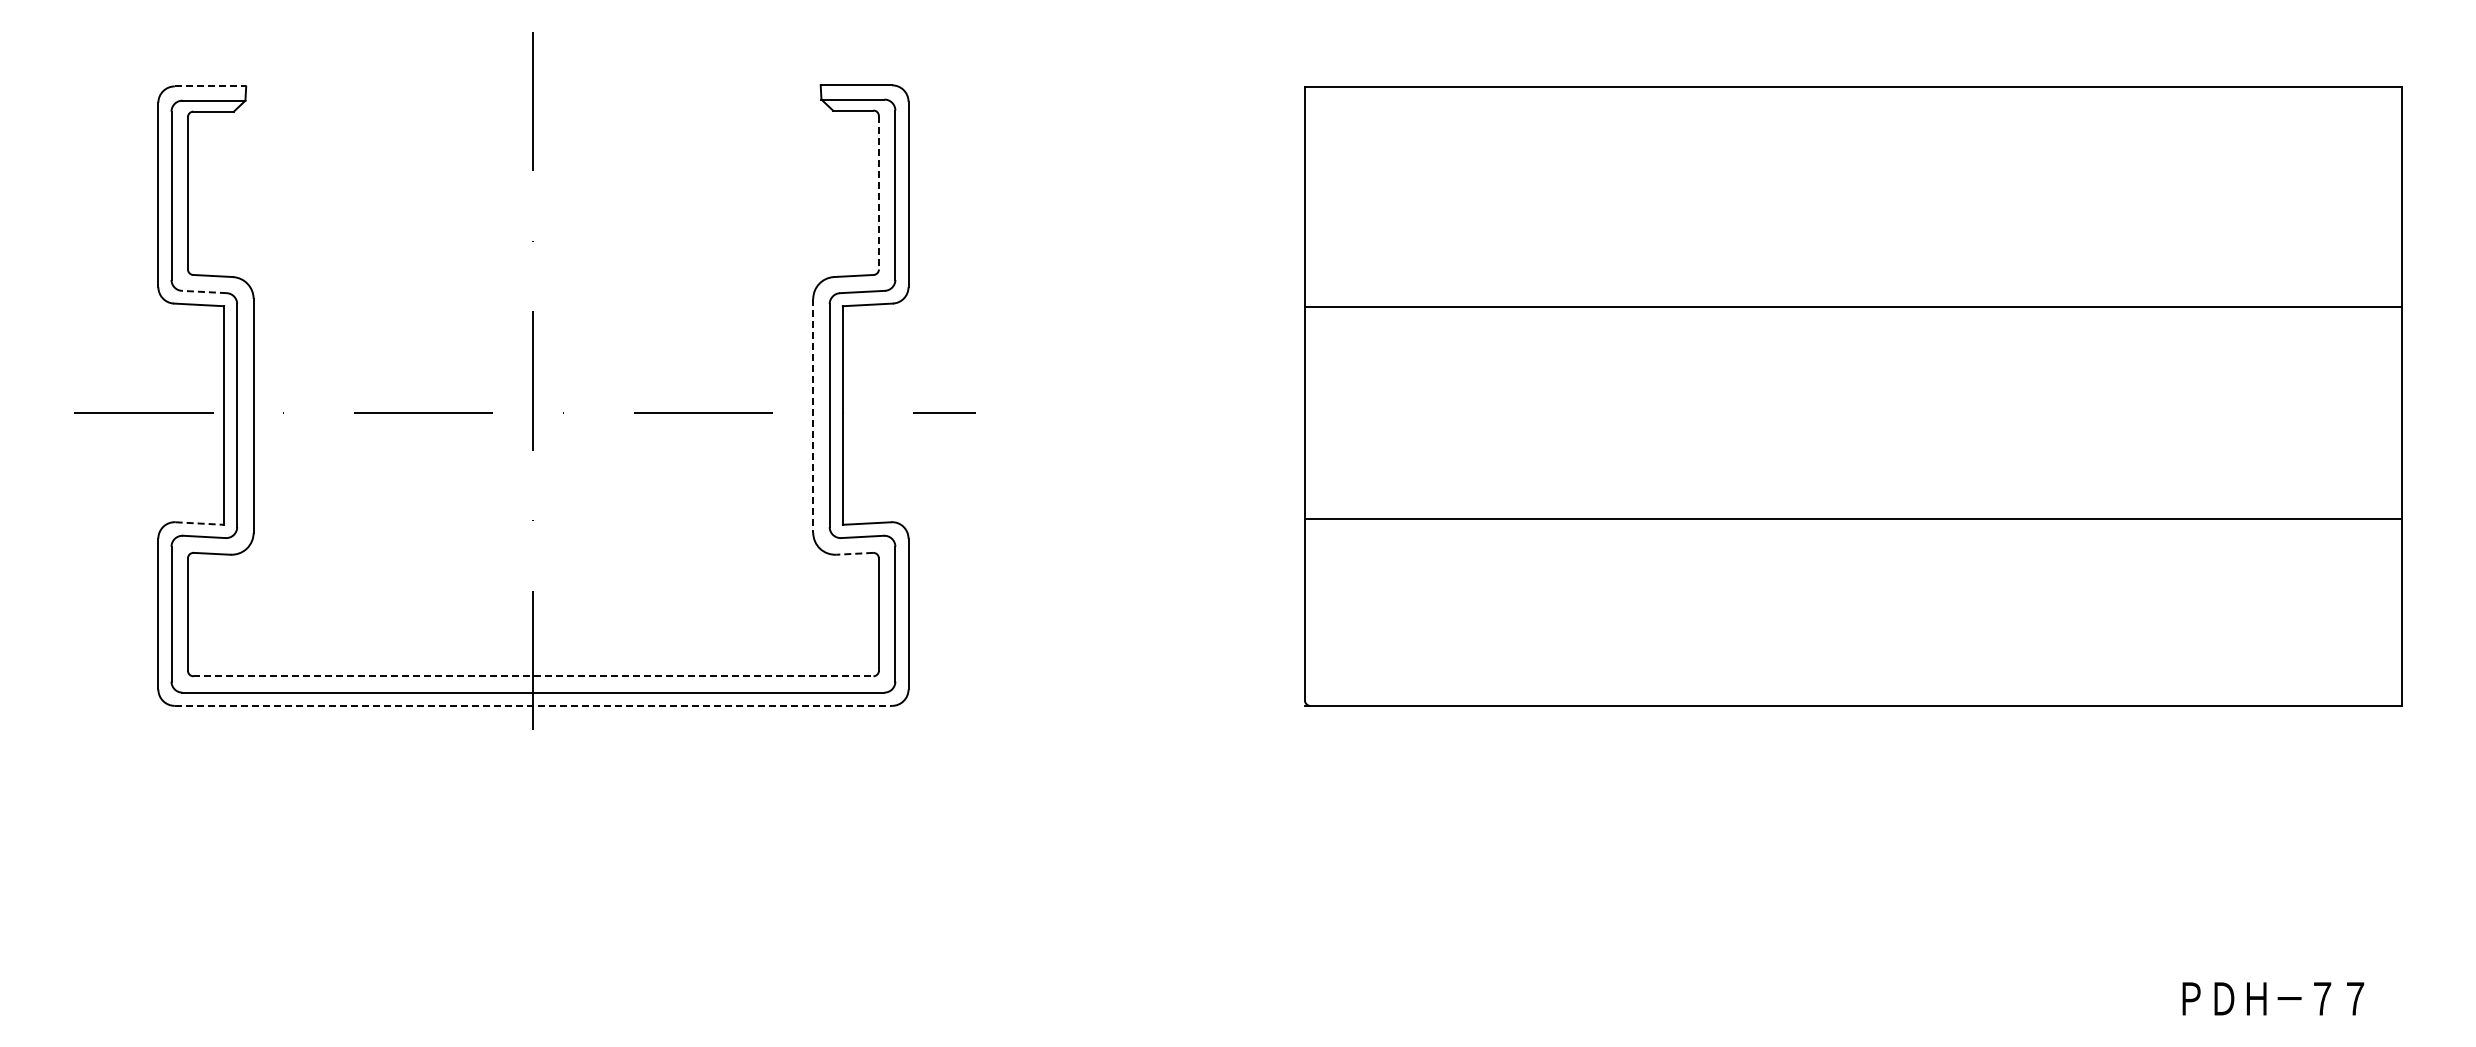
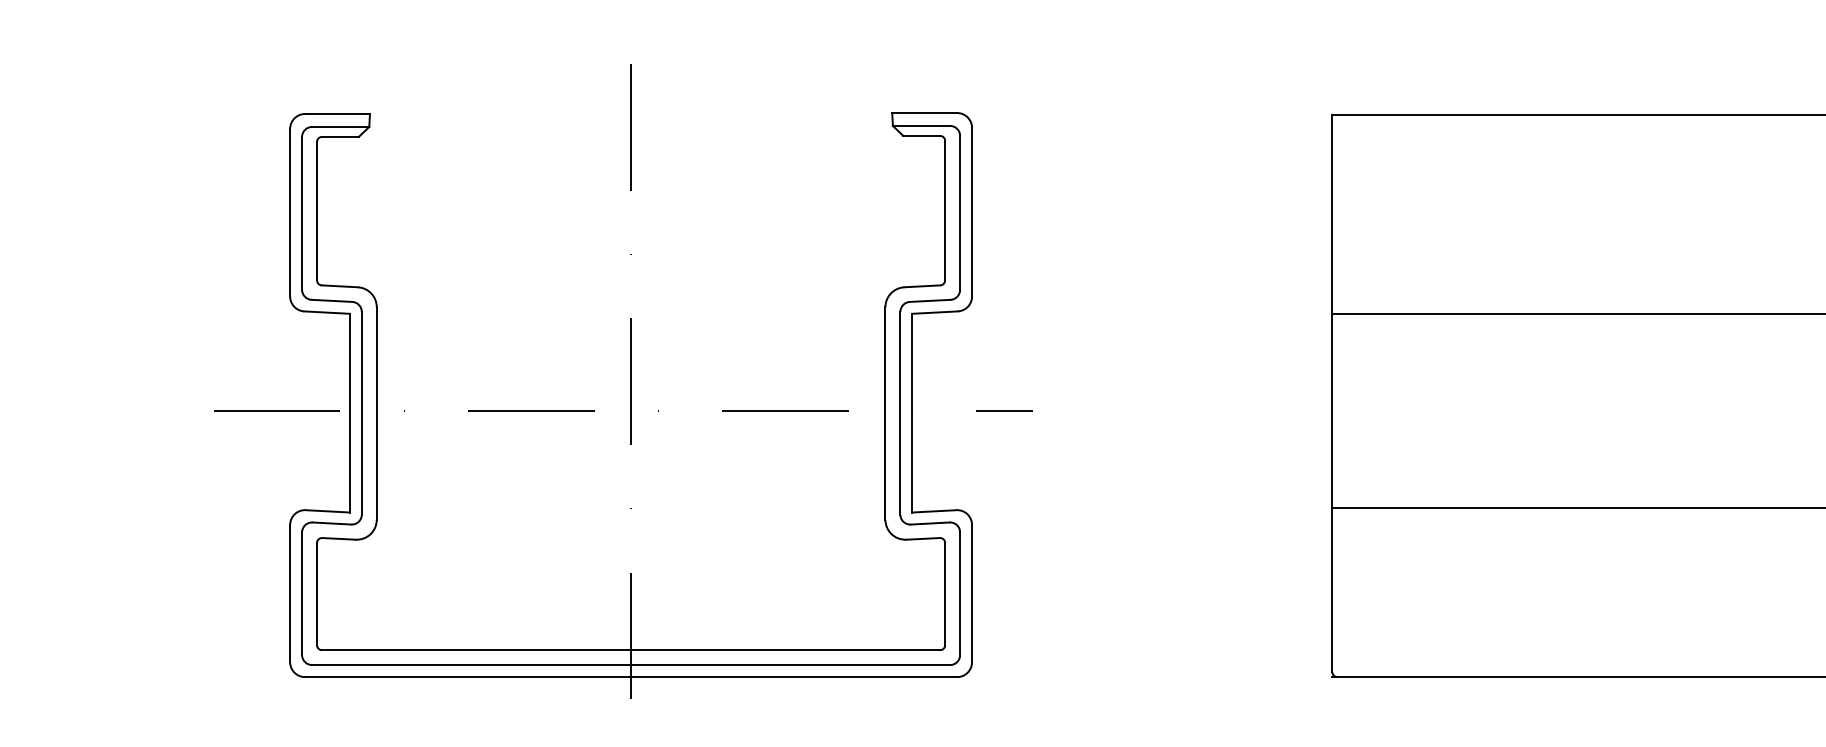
line: (210, 86) -> (337, 114), dashed -> solid
line: (878, 192) -> (944, 210), dashed -> solid
line: (204, 292) -> (332, 301), dashed -> solid
line: (813, 415) -> (885, 413), dashed -> solid
line: (200, 523) -> (328, 511), dashed -> solid
line: (854, 553) -> (922, 538), dashed -> solid
line: (533, 676) -> (631, 650), dashed -> solid
line: (533, 705) -> (631, 676), dashed -> solid

